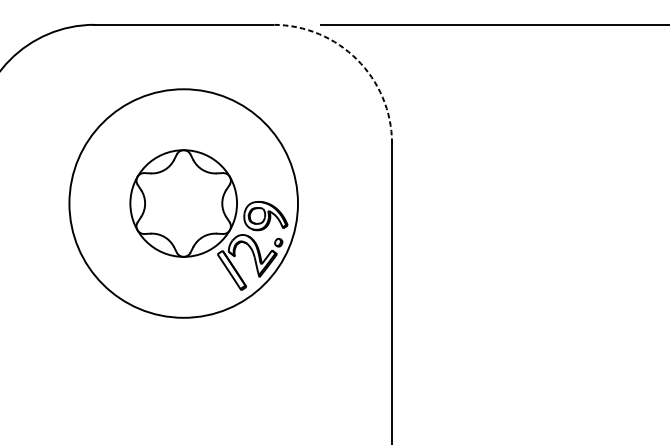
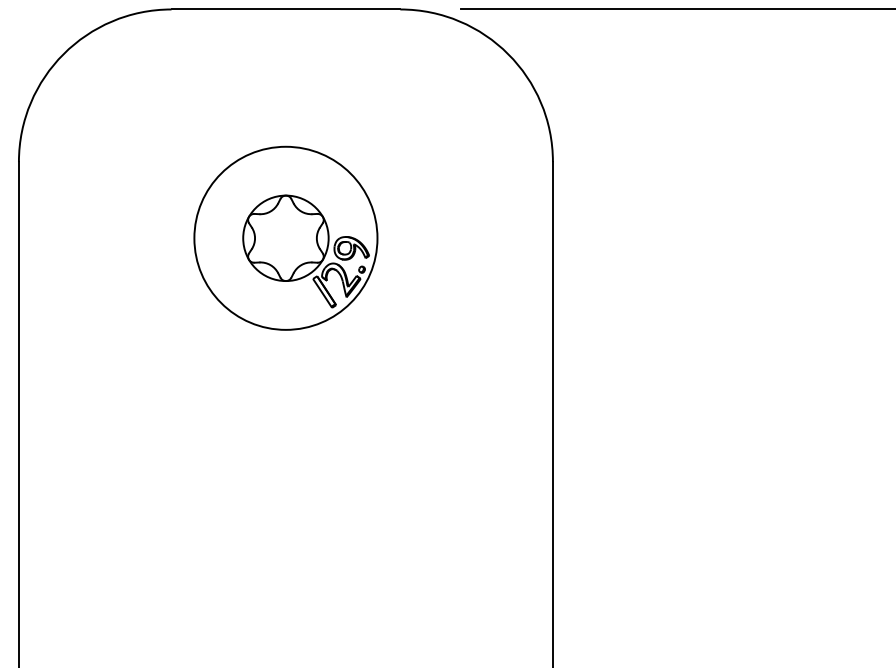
arc: (357, 59) -> (508, 54), dashed -> solid
part: (183, 202) -> (285, 237), size x0.62

